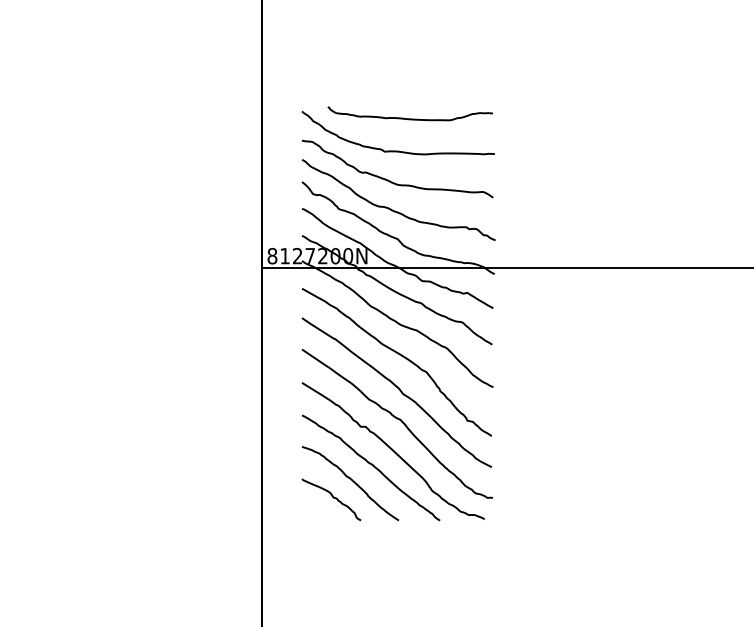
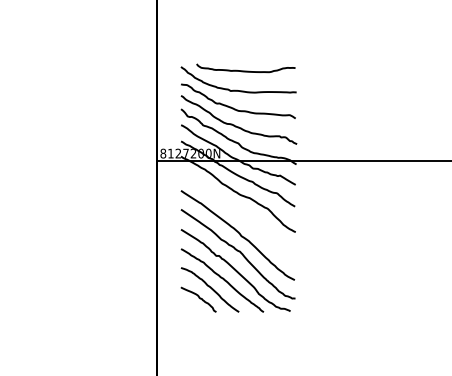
curve: (399, 356) -> (239, 213), removed

